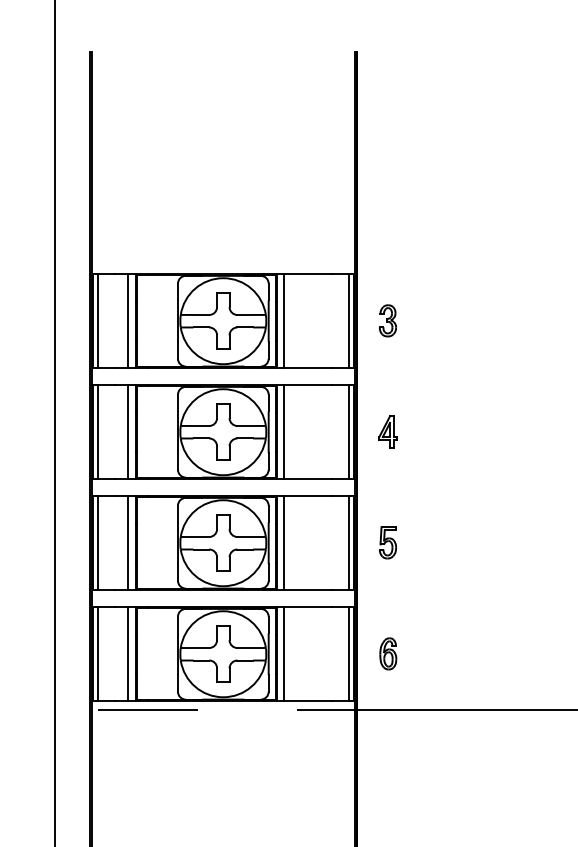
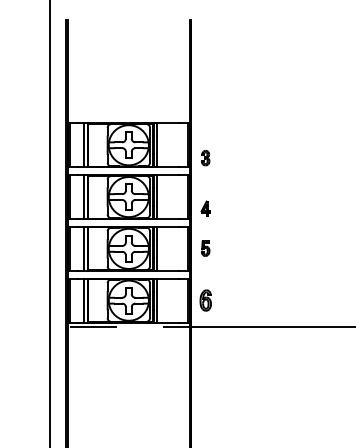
part: (387, 321) -> (205, 158), moved
part: (387, 430) -> (205, 208), moved
part: (387, 653) -> (205, 300), size x1.4

